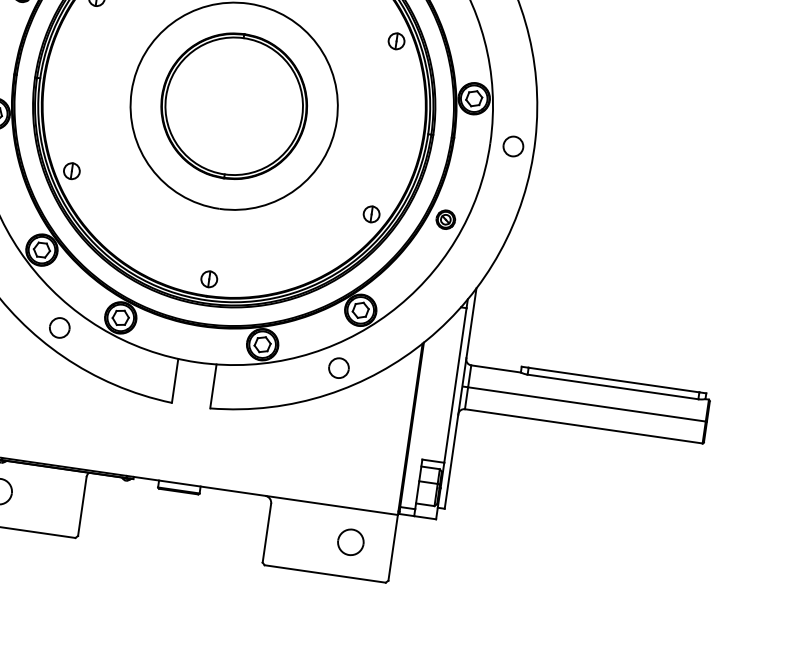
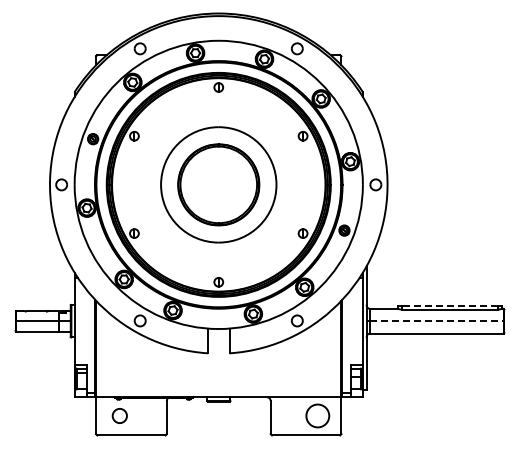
line: (613, 379) -> (449, 305), solid -> dashed
line: (586, 404) -> (436, 321), solid -> dashed
part: (350, 541) -> (317, 415), size x1.6

